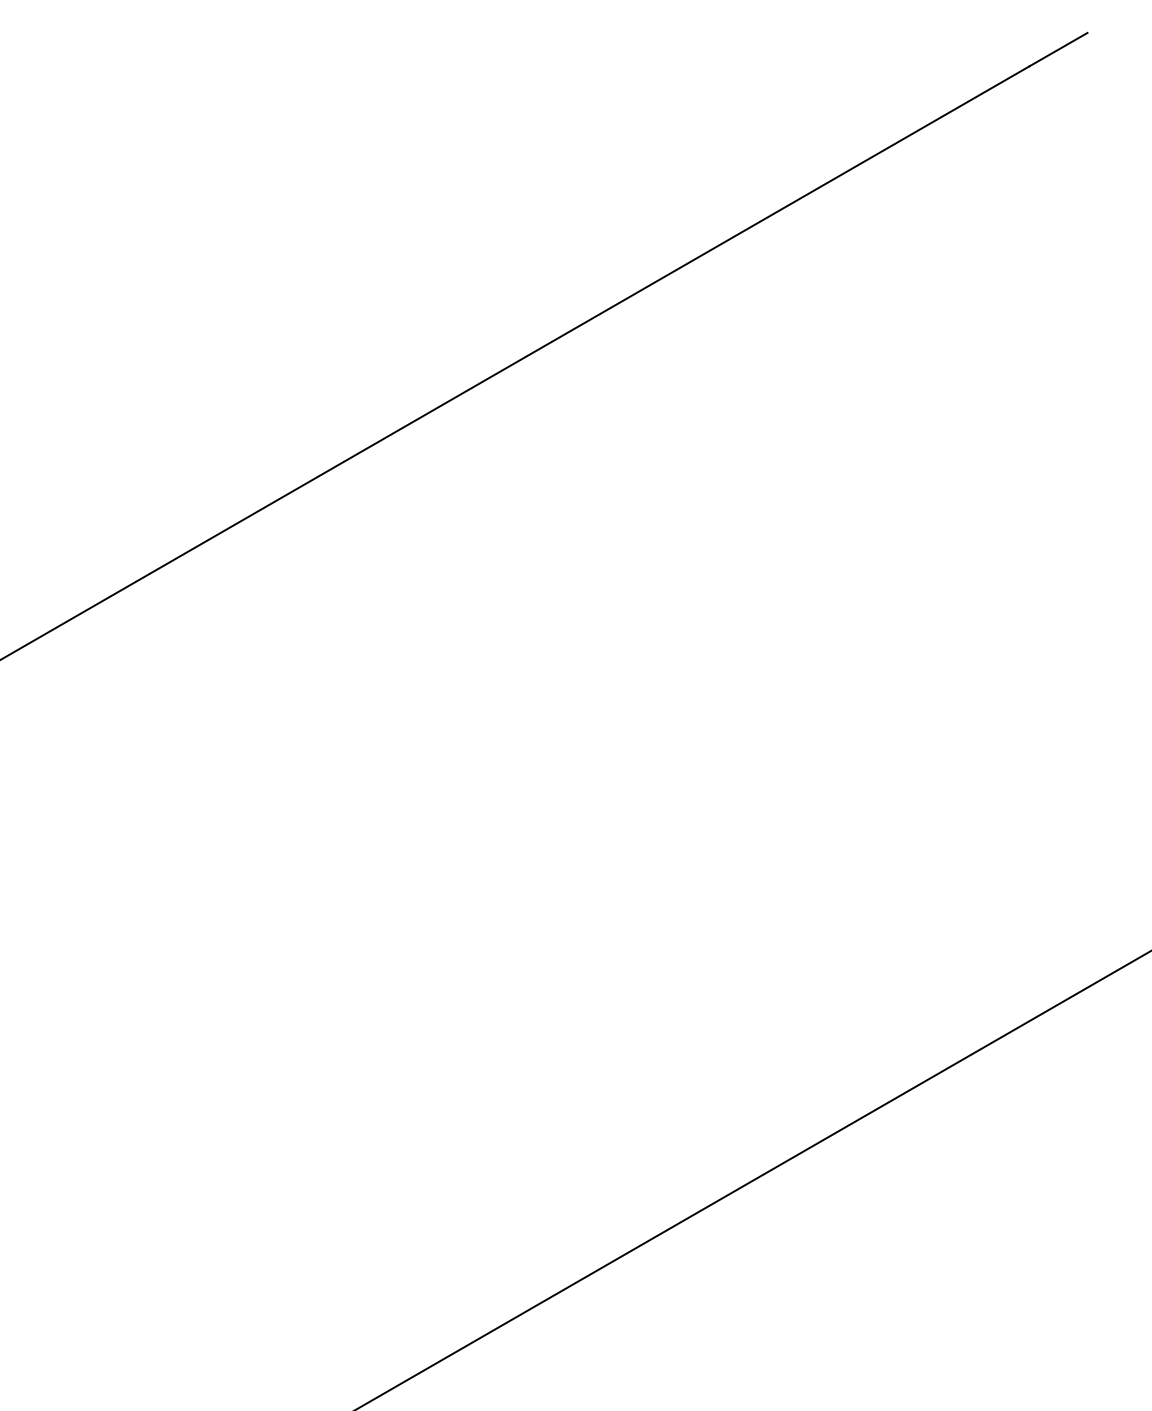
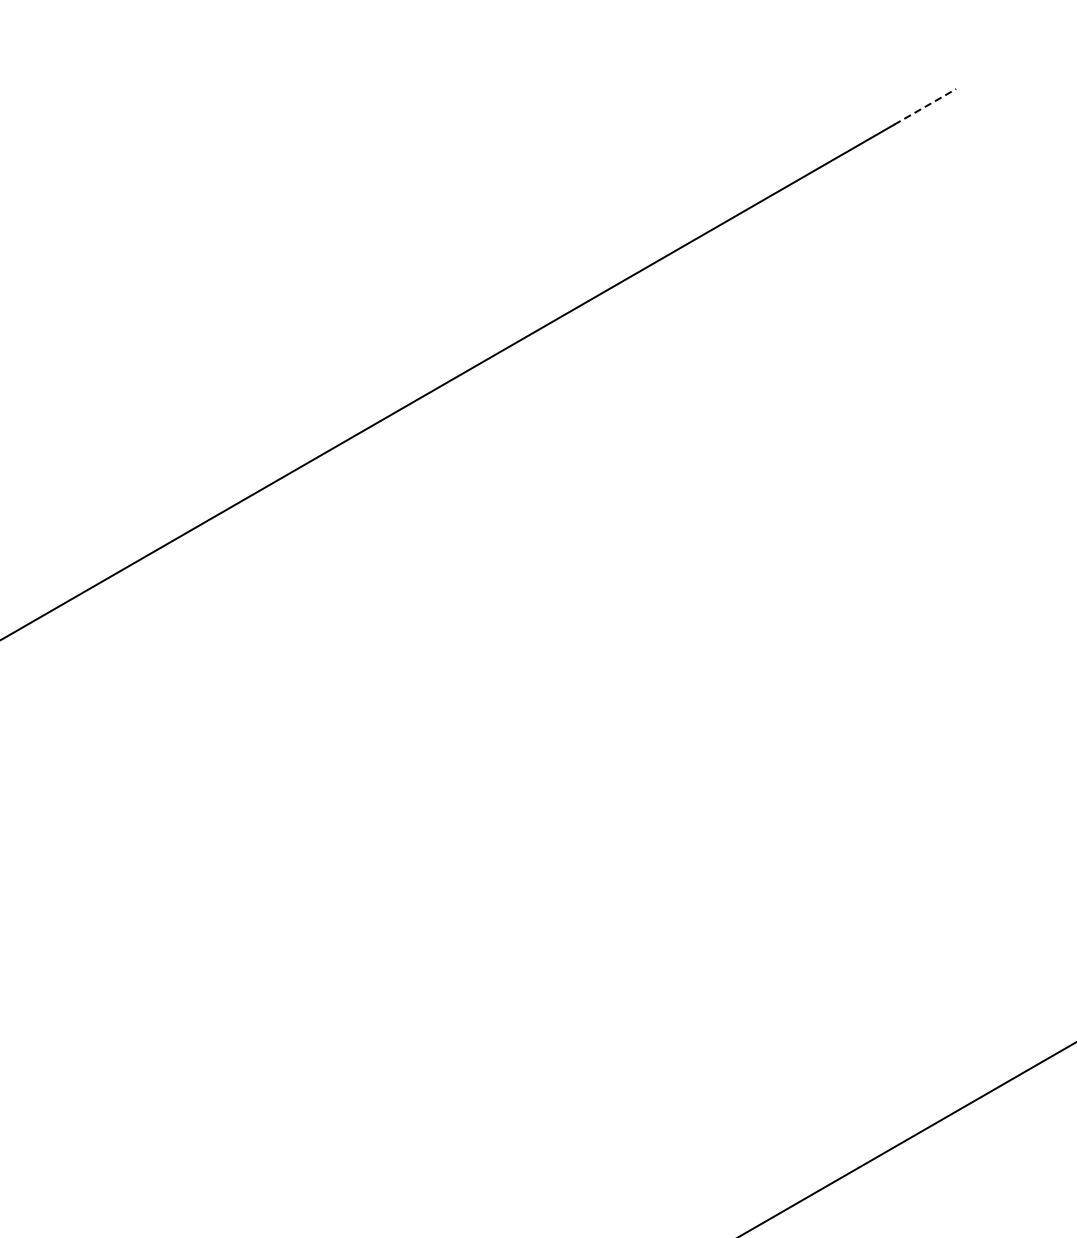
line: (1058, 49) -> (925, 106), solid -> dashed

